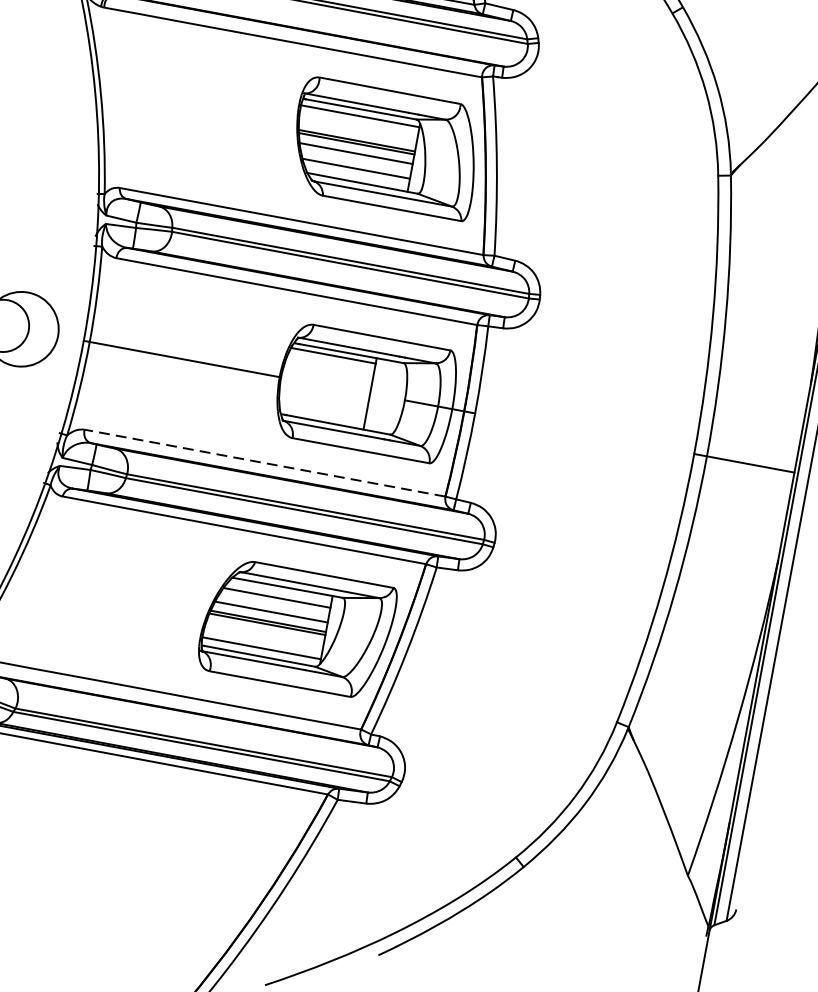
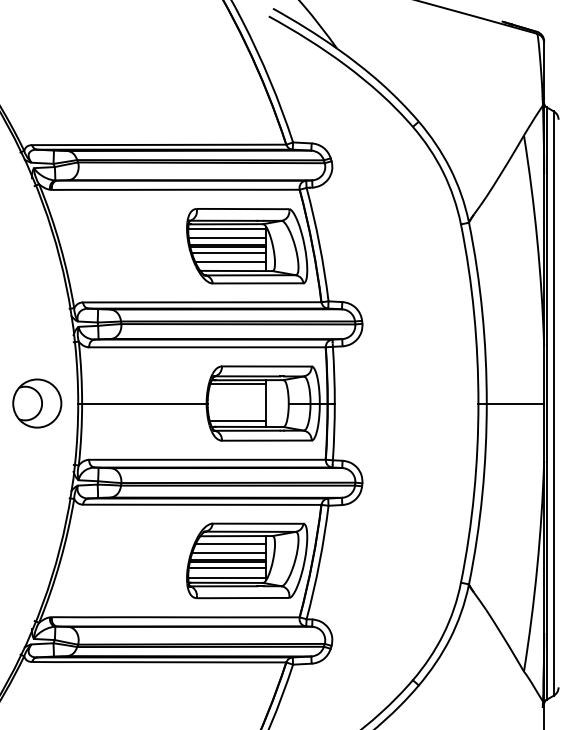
line: (356, 131) -> (226, 238), added
line: (321, 413) -> (237, 421), added
line: (263, 462) -> (206, 459), dashed -> solid
line: (263, 632) -> (226, 567), added

